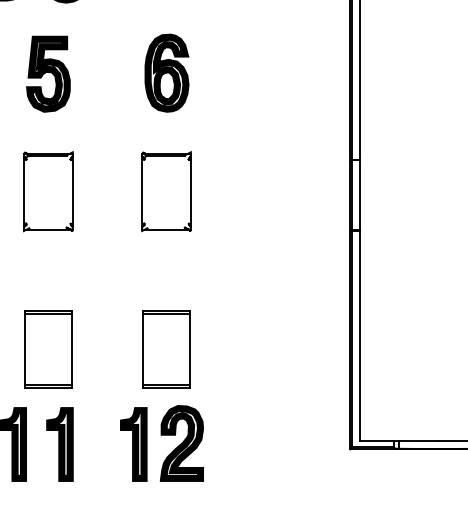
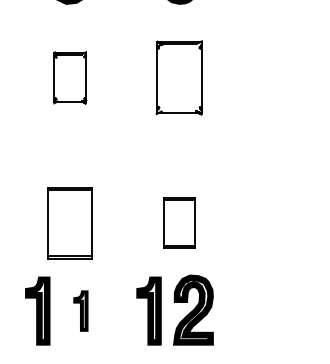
part: (48, 191) -> (70, 77), size x0.7
part: (166, 349) -> (179, 223), size x0.7
part: (59, 444) -> (80, 311), size x0.6

